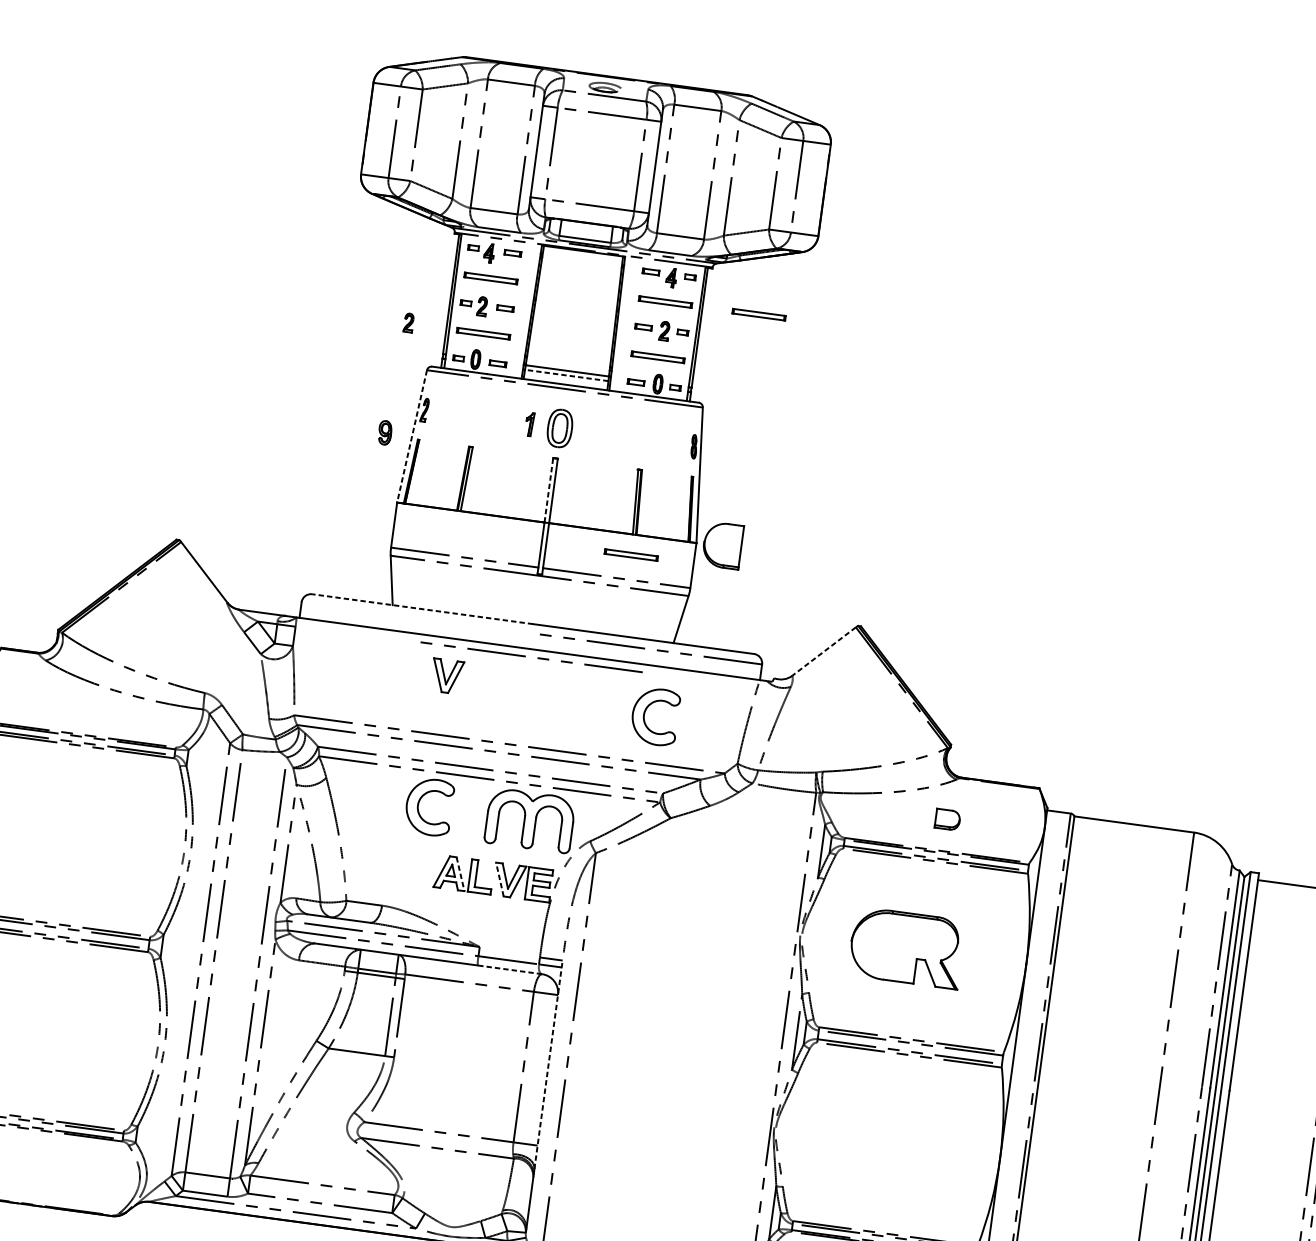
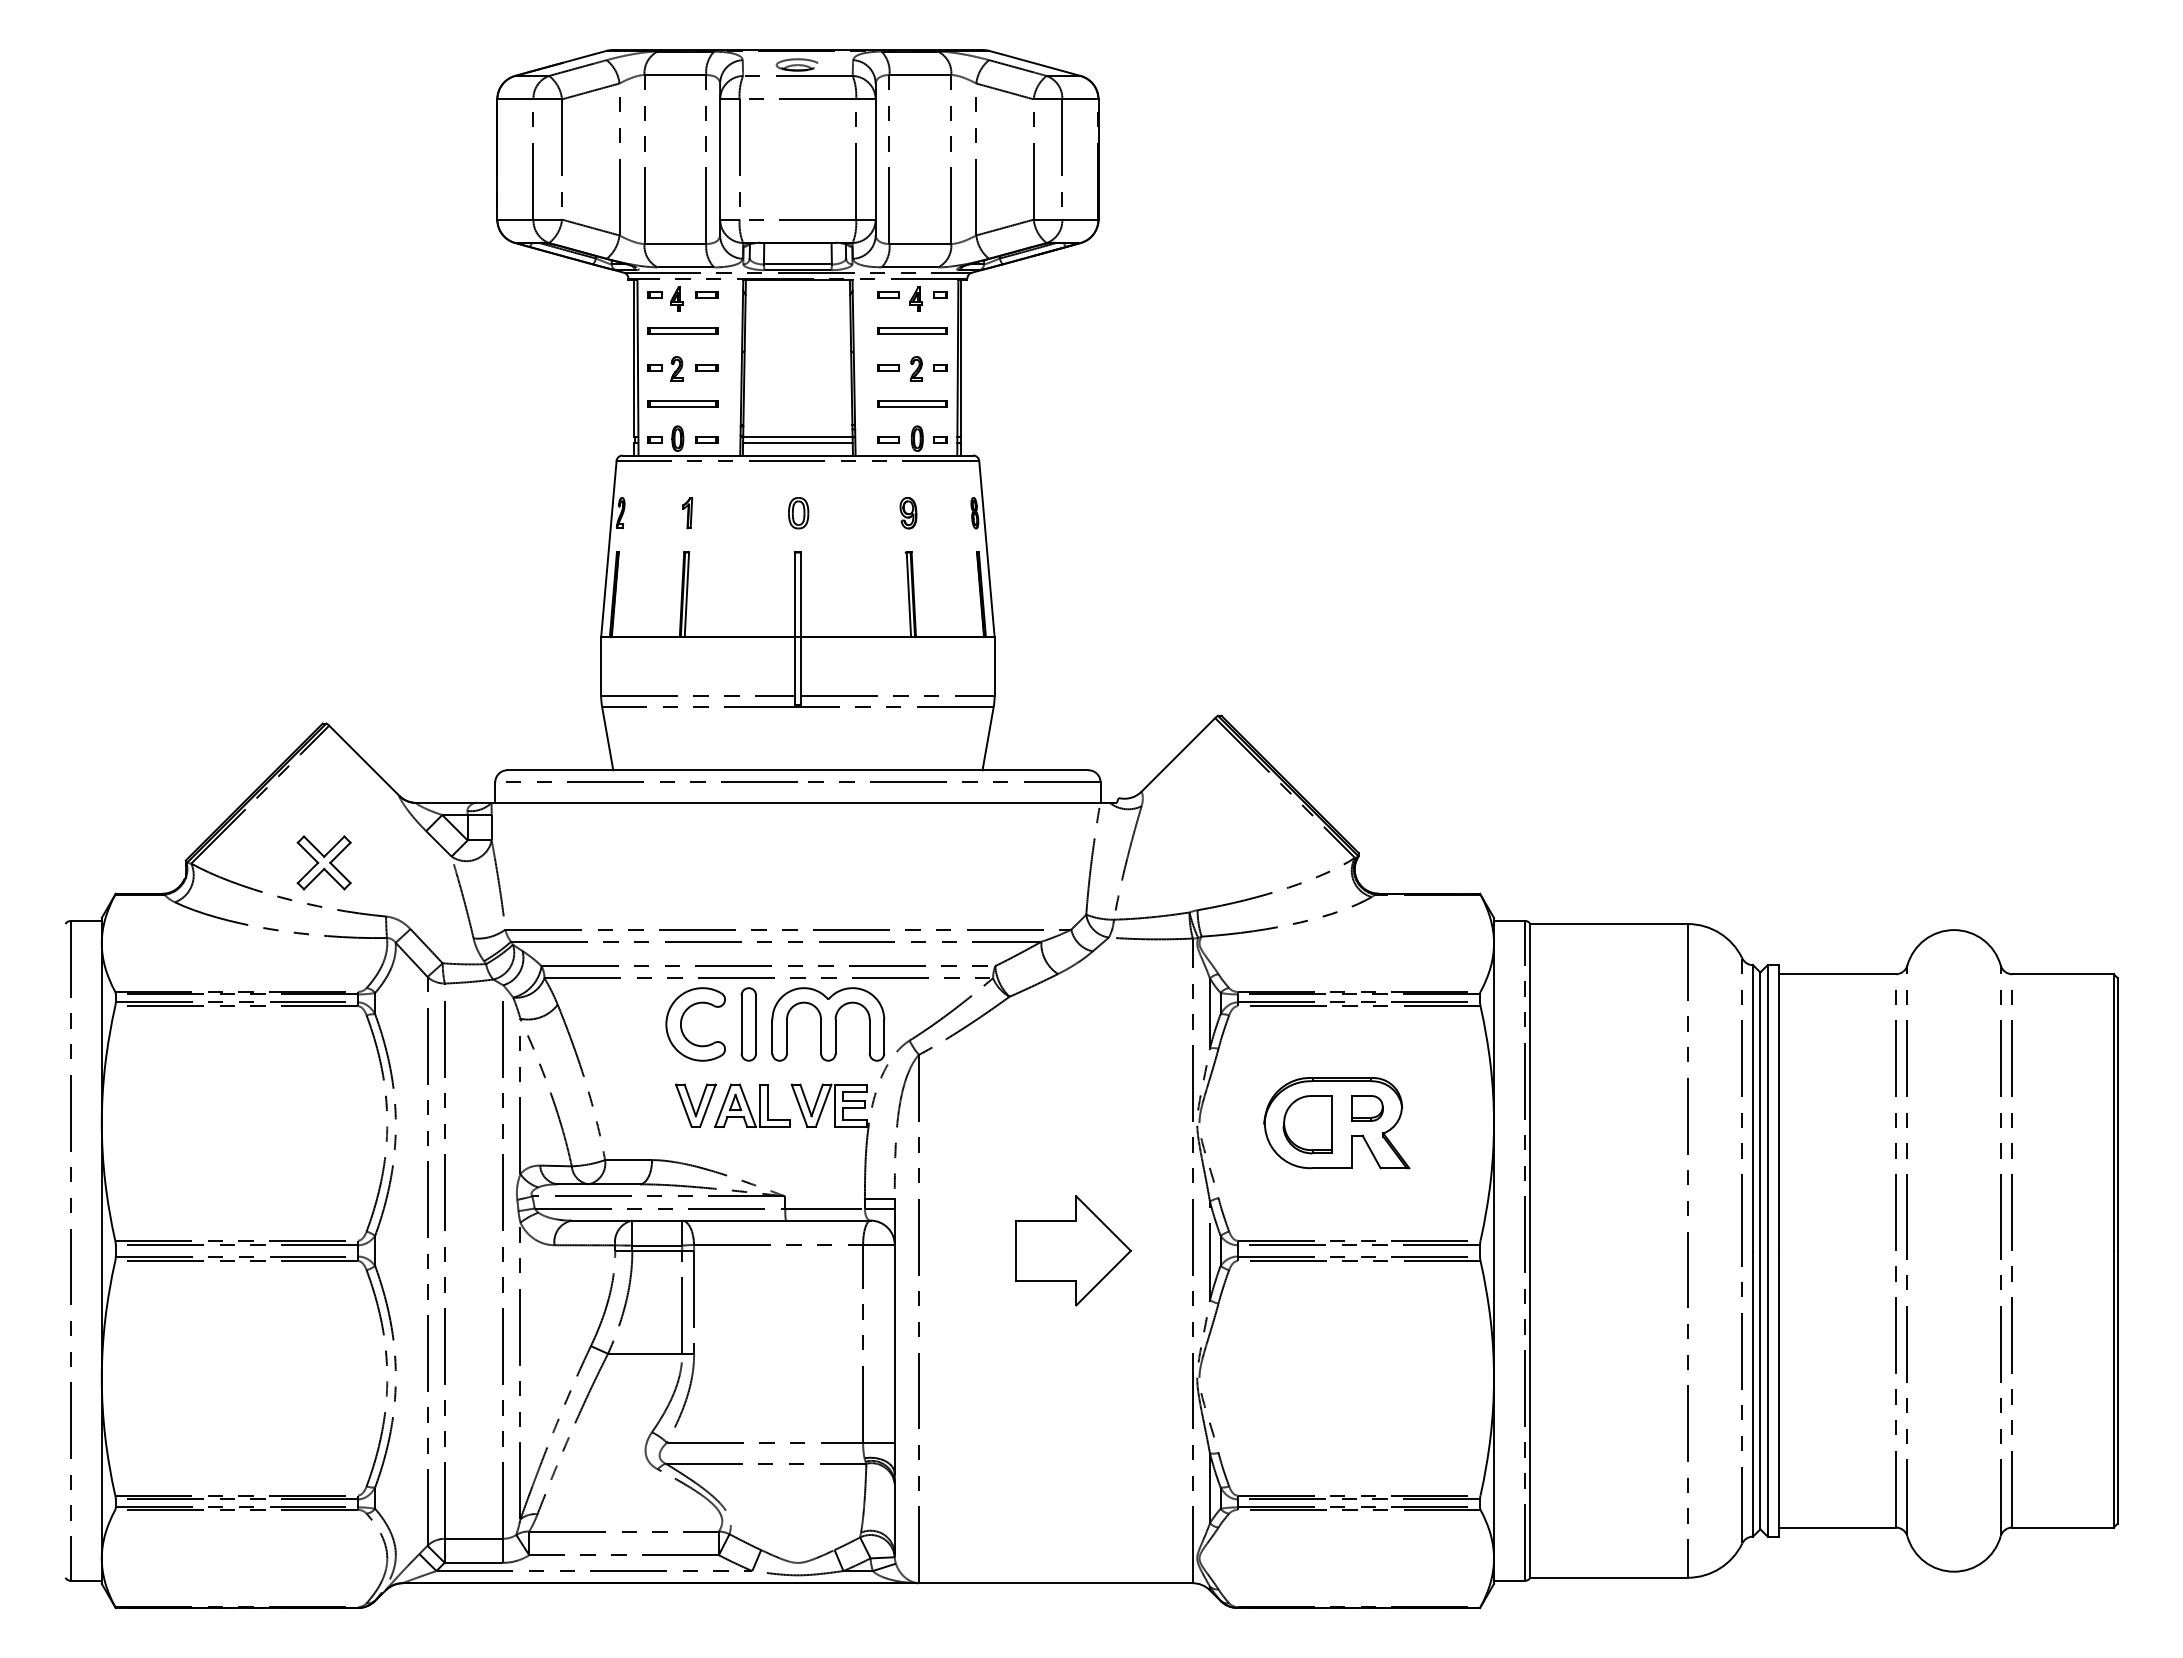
part: (759, 314) -> (1035, 330), removed
part: (408, 322) -> (584, 402), removed
line: (566, 375) -> (797, 443), dashed -> solid
part: (529, 424) -> (687, 513), moved
part: (559, 428) -> (798, 513), size x0.62
part: (385, 433) -> (908, 513), moved
line: (411, 436) -> (608, 549), dashed -> solid
line: (548, 490) -> (794, 594), dashed -> solid
part: (722, 545) -> (1307, 1124), moved
part: (631, 554) -> (912, 663), removed
line: (422, 609) -> (652, 770), dashed -> solid
part: (162, 645) -> (323, 862), added
line: (824, 652) -> (1178, 755), dashed -> solid
line: (525, 655) -> (643, 781), moved
part: (446, 676) -> (695, 1105), moved
part: (644, 717) -> (958, 871), removed
part: (469, 812) -> (748, 1024), added
part: (947, 819) -> (1367, 1108), moved
line: (460, 873) -> (747, 1105), dashed -> solid
line: (499, 879) -> (799, 1105), dashed -> solid
line: (509, 969) -> (827, 1220), dashed -> solid
part: (693, 1017) -> (1073, 1250), added
line: (548, 1064) -> (894, 1336), dashed -> solid

